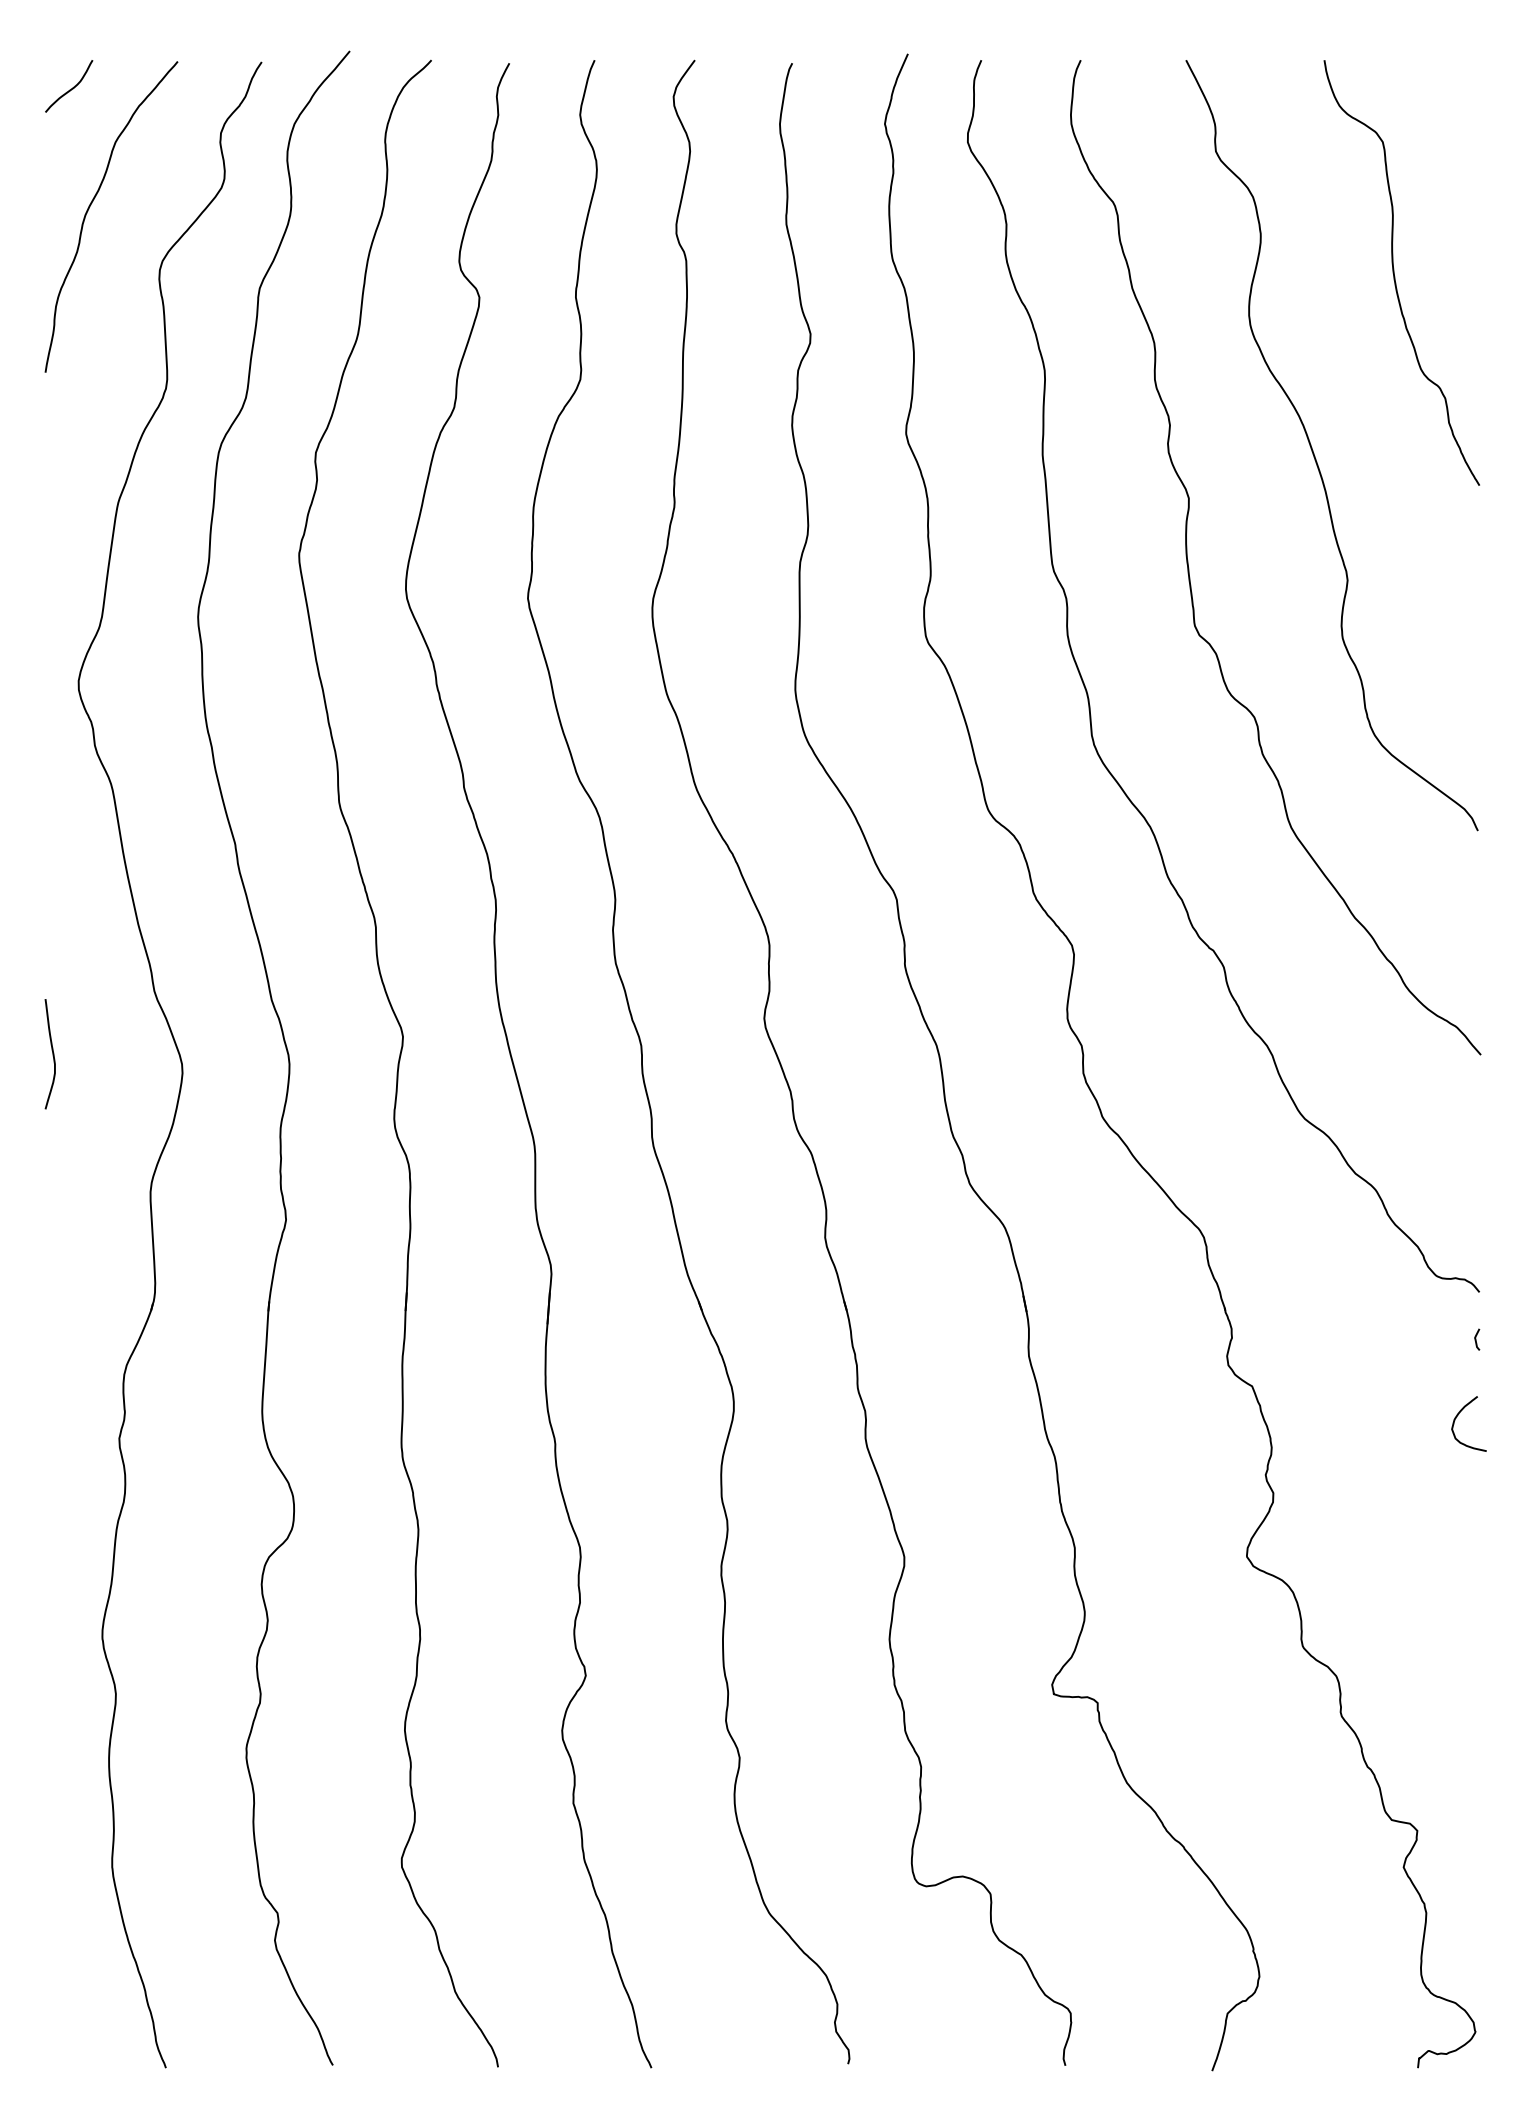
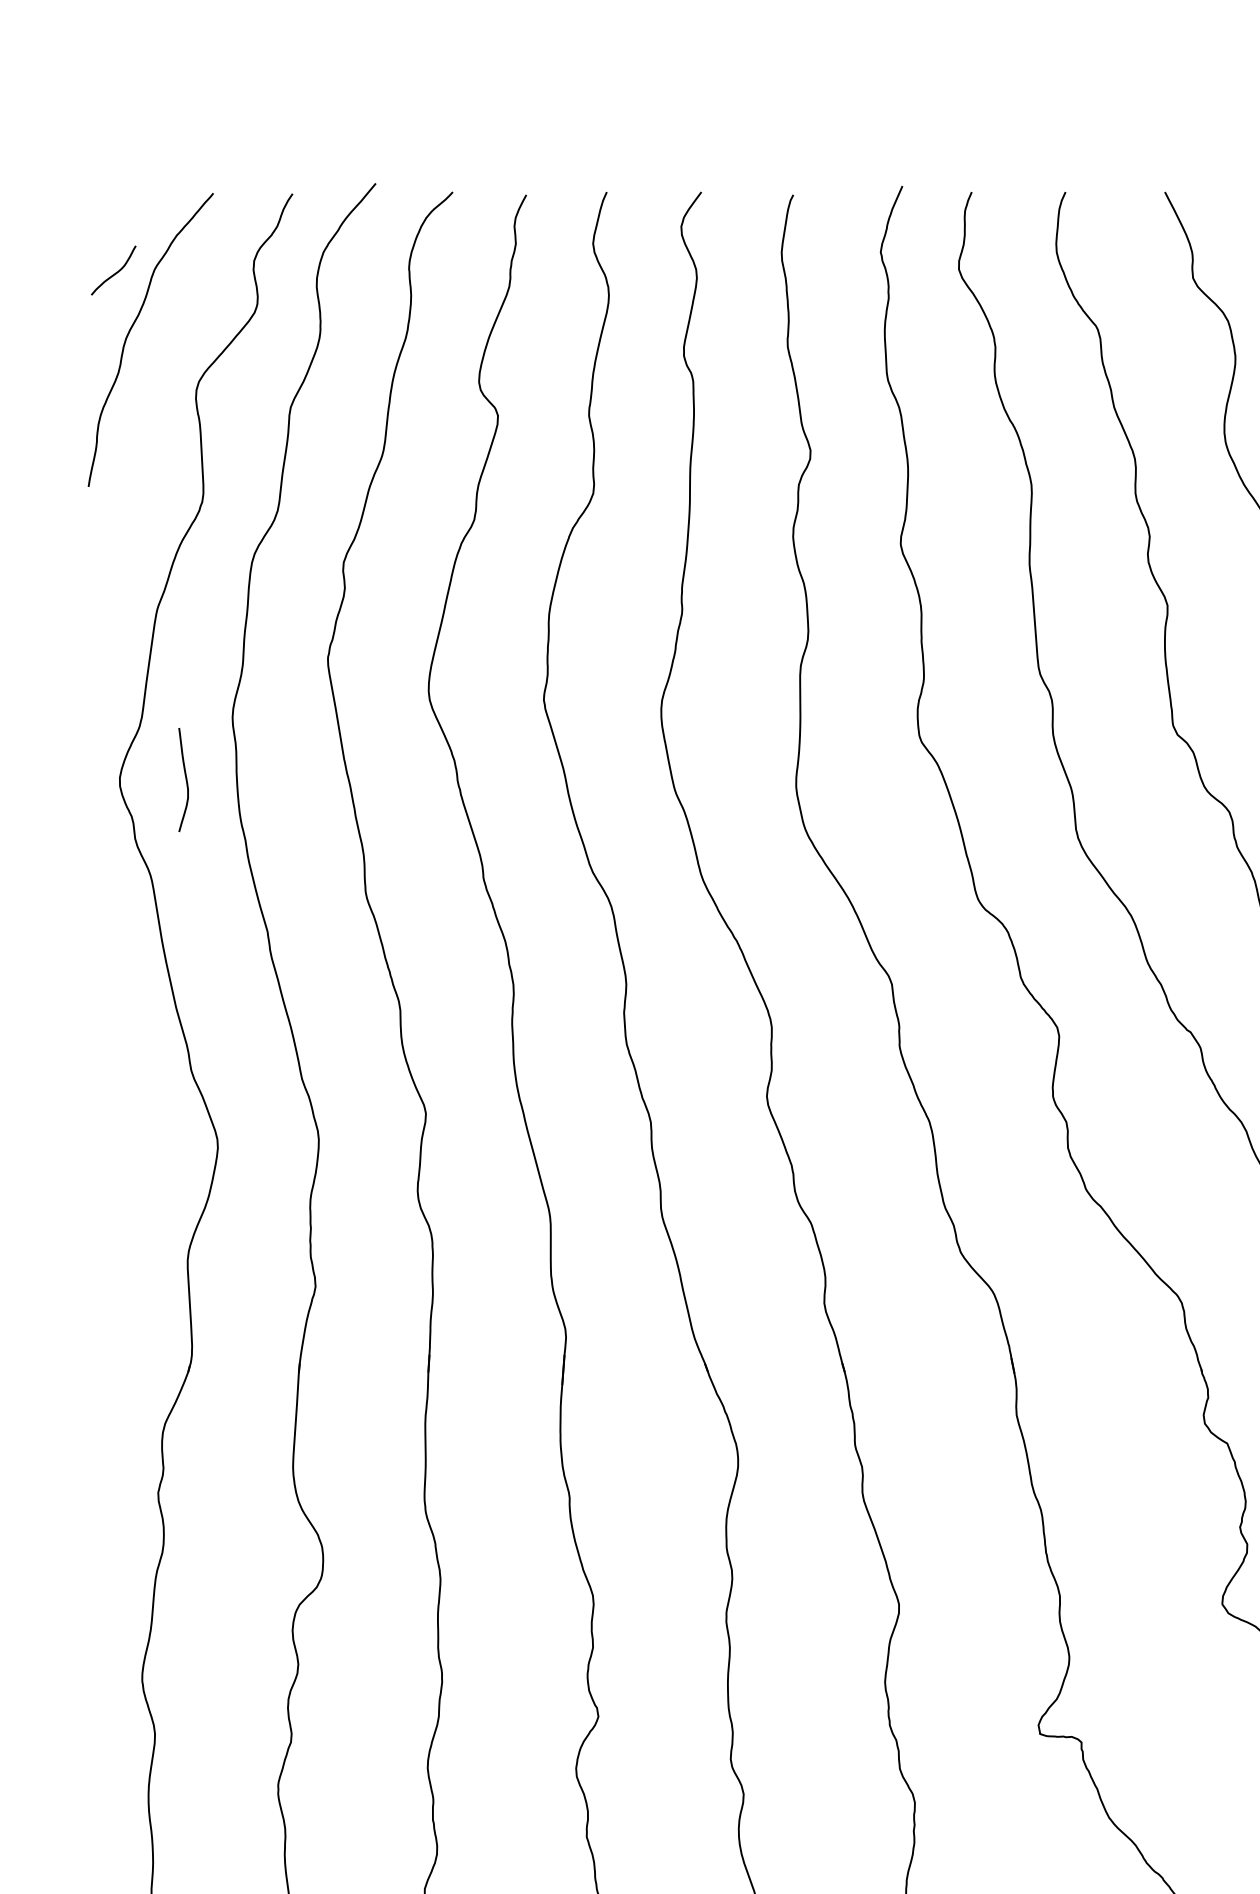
curve: (71, 88) -> (115, 272), moved
curve: (52, 1054) -> (185, 780), moved

